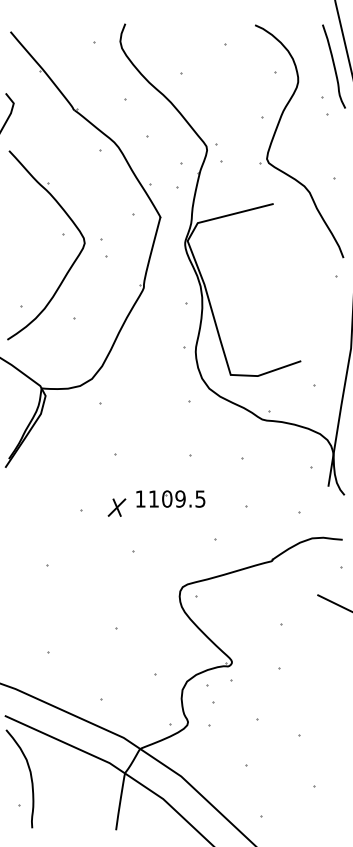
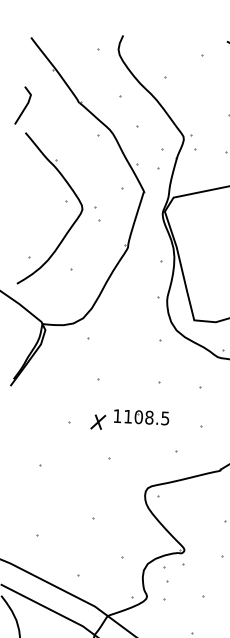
text: (180, 498) -> (149, 417), 1109.5 -> 1108.5

